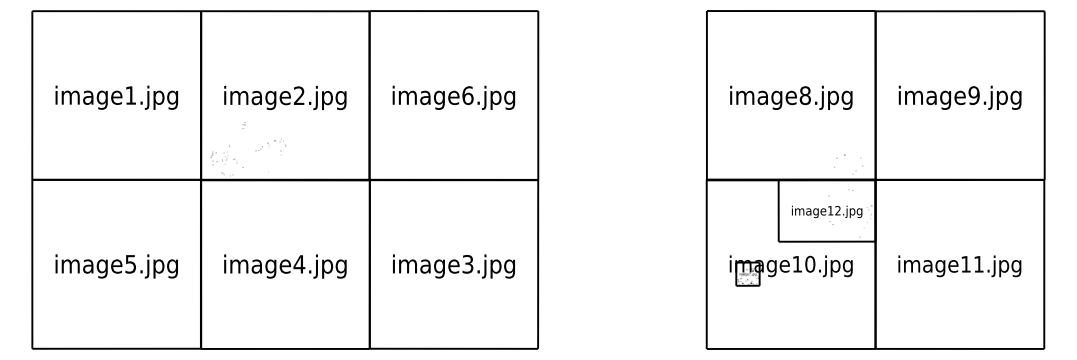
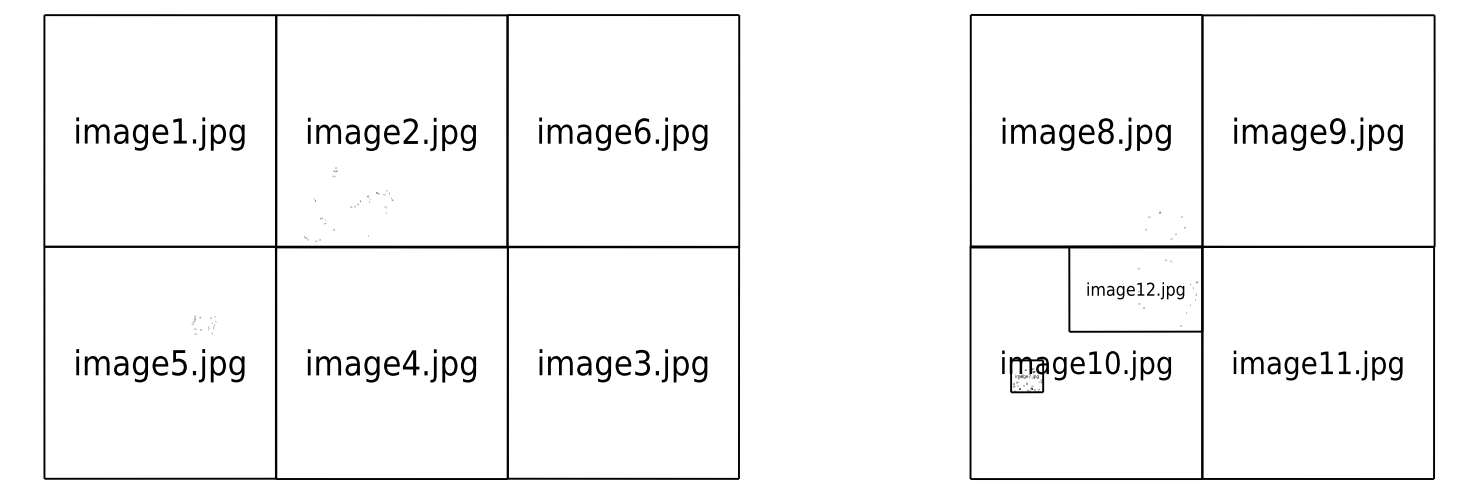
text: (218, 158) -> (203, 325), moved

